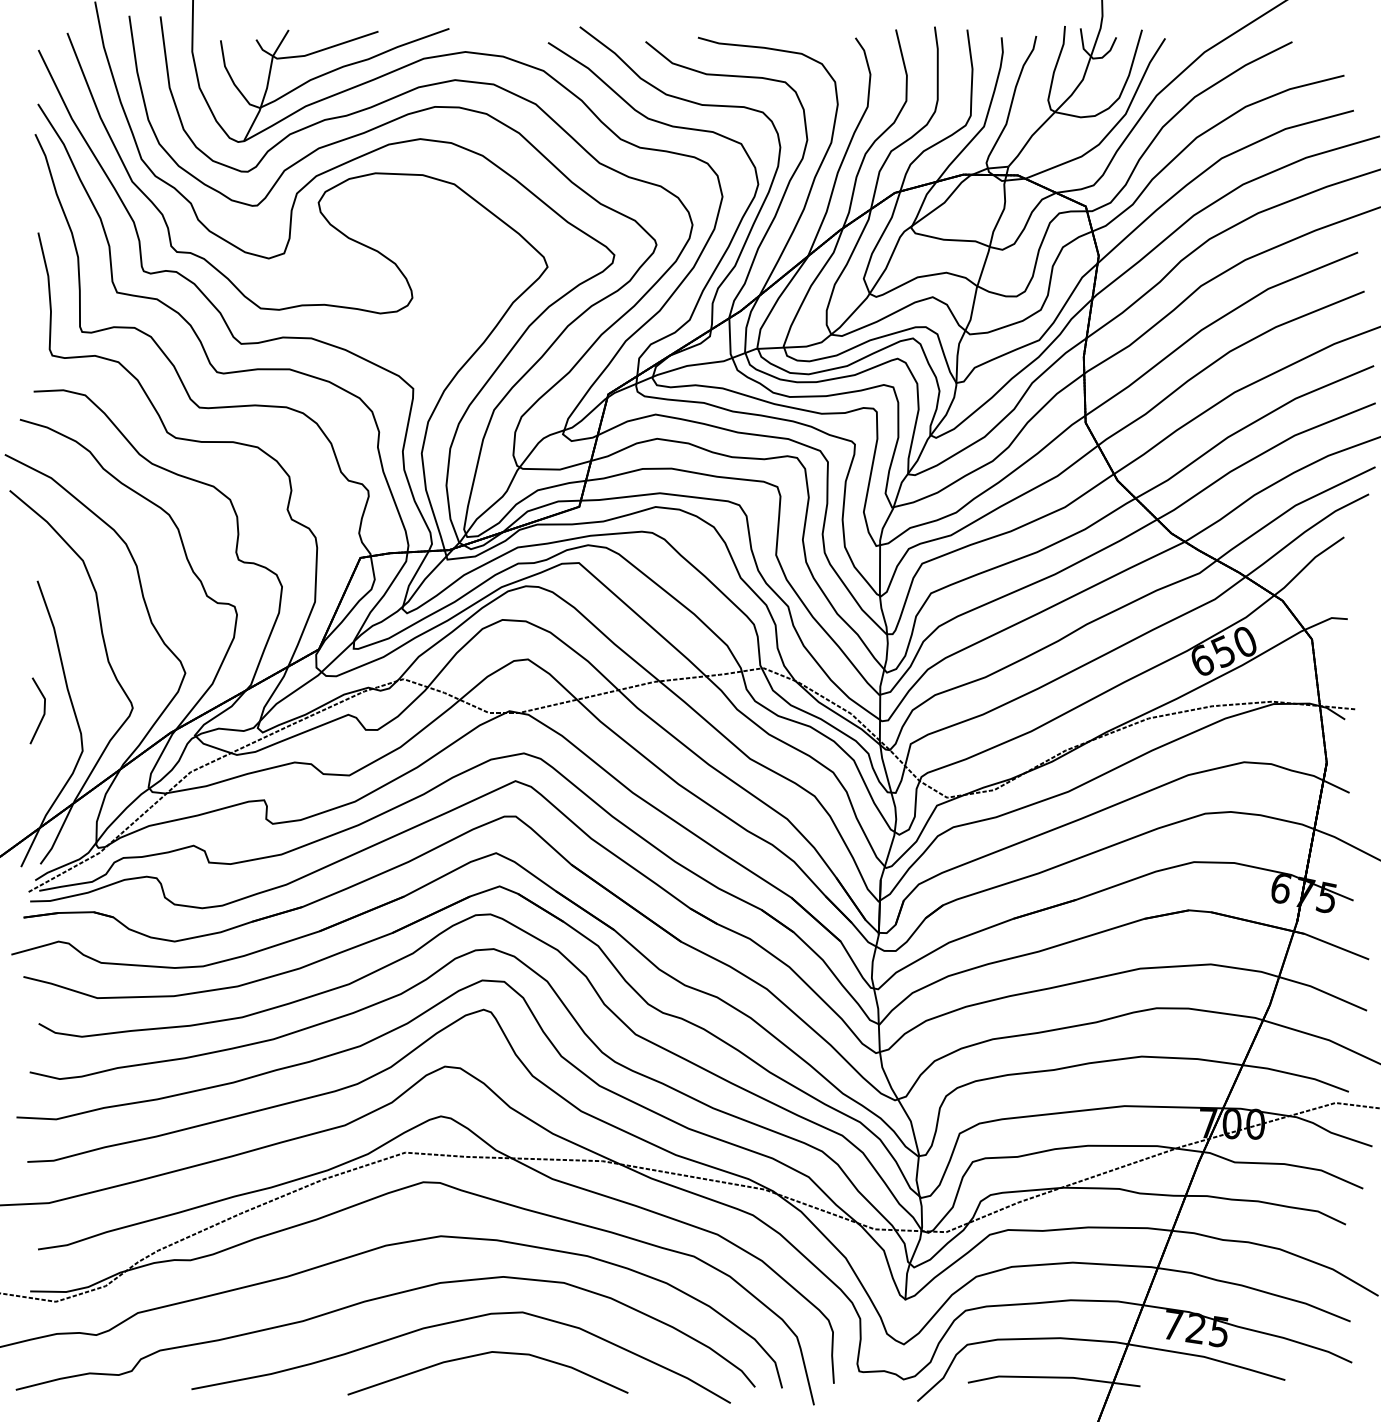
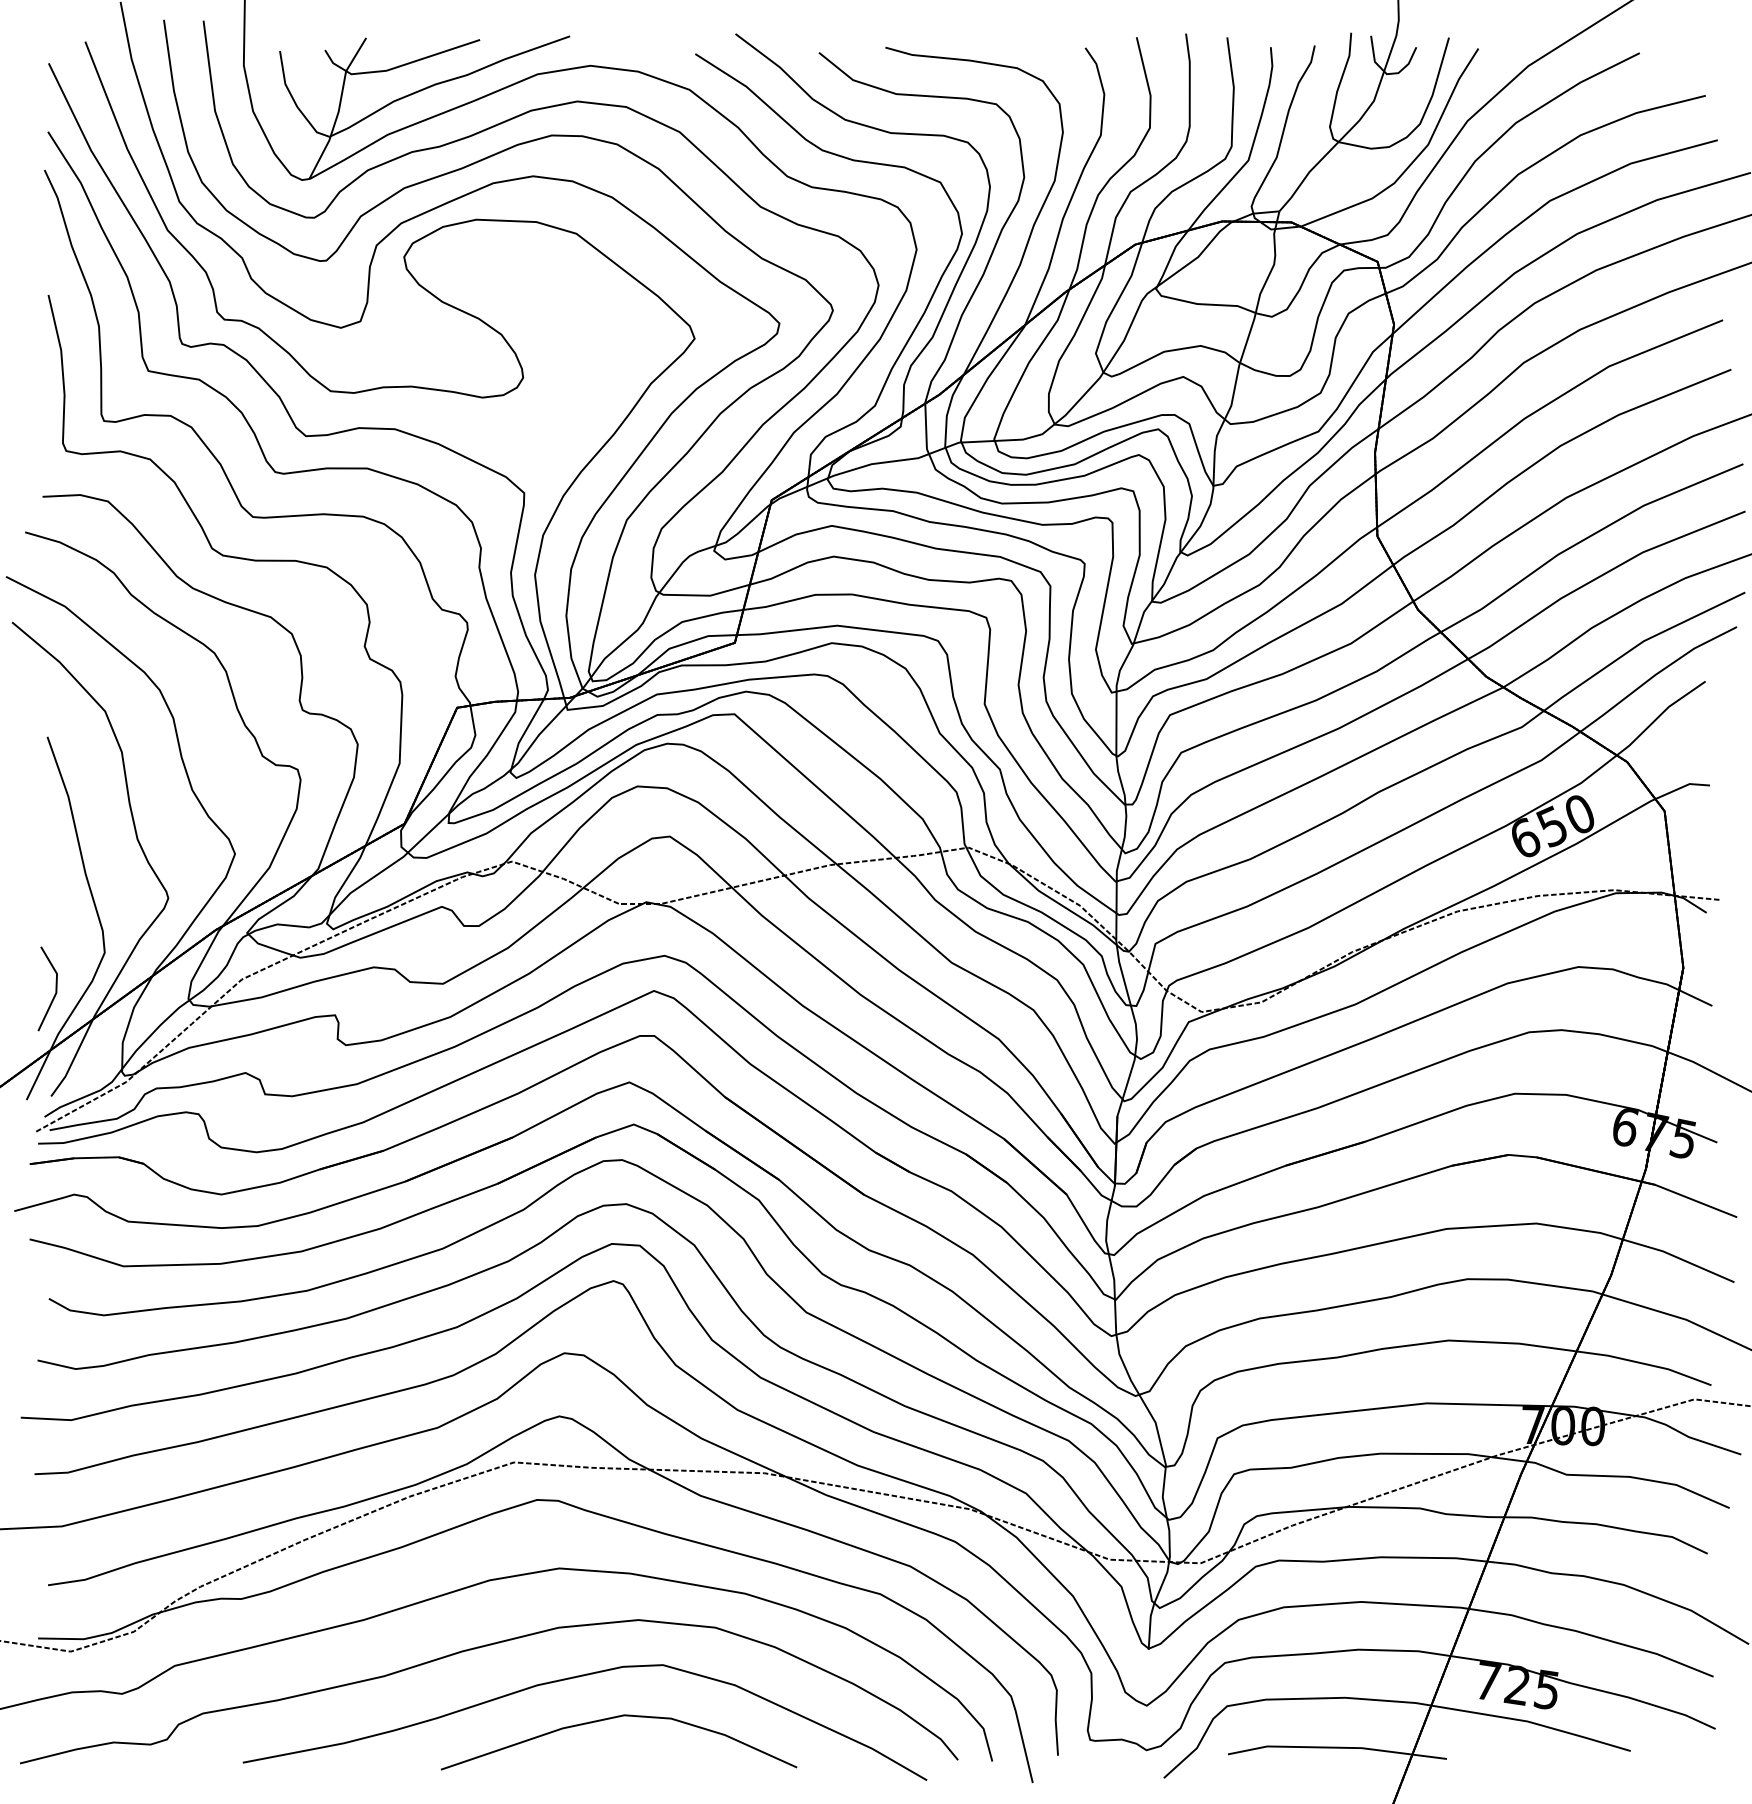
line: (43, 710) -> (55, 988), moved

